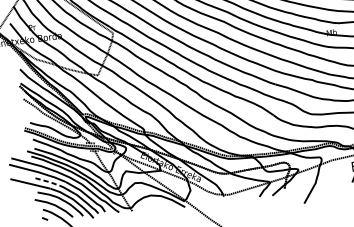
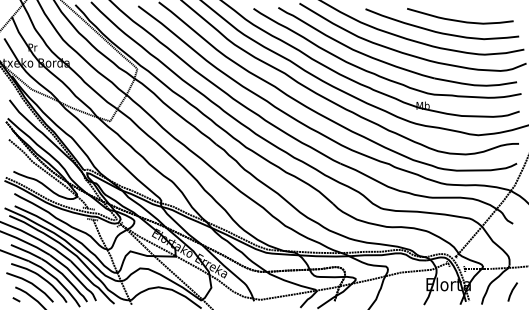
line: (47, 181) -> (26, 251), dashed -> solid

